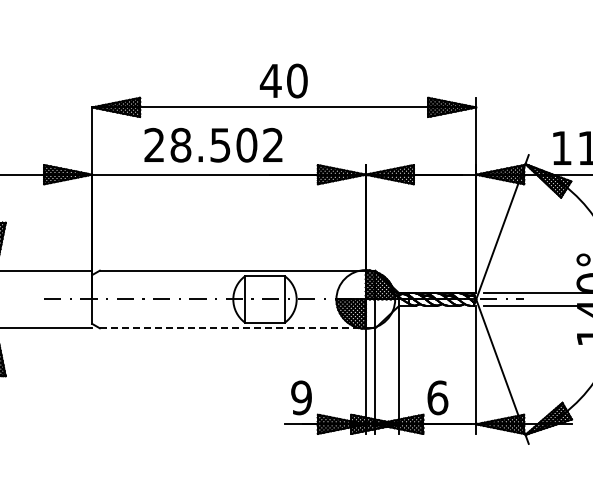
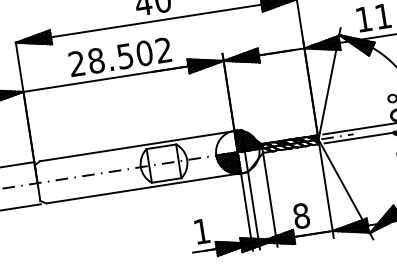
text: (213, 144) -> (120, 56), moved
line: (232, 328) -> (143, 188), dashed -> solid
text: (301, 397) -> (201, 231), 9 -> 1
text: (437, 397) -> (301, 215), 6 -> 8

